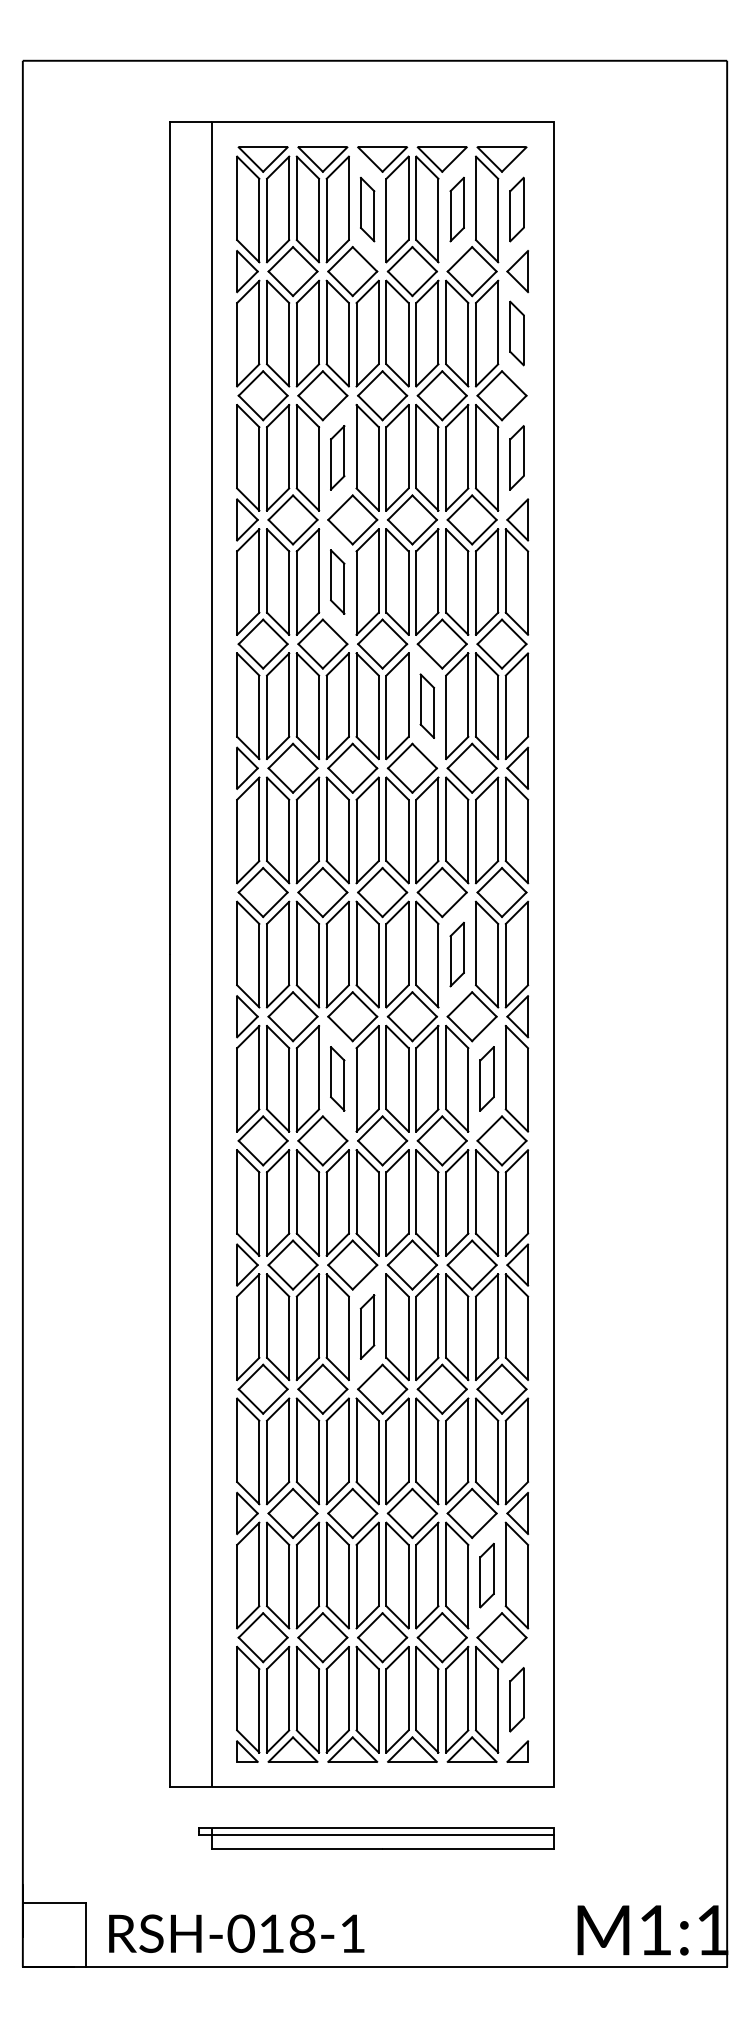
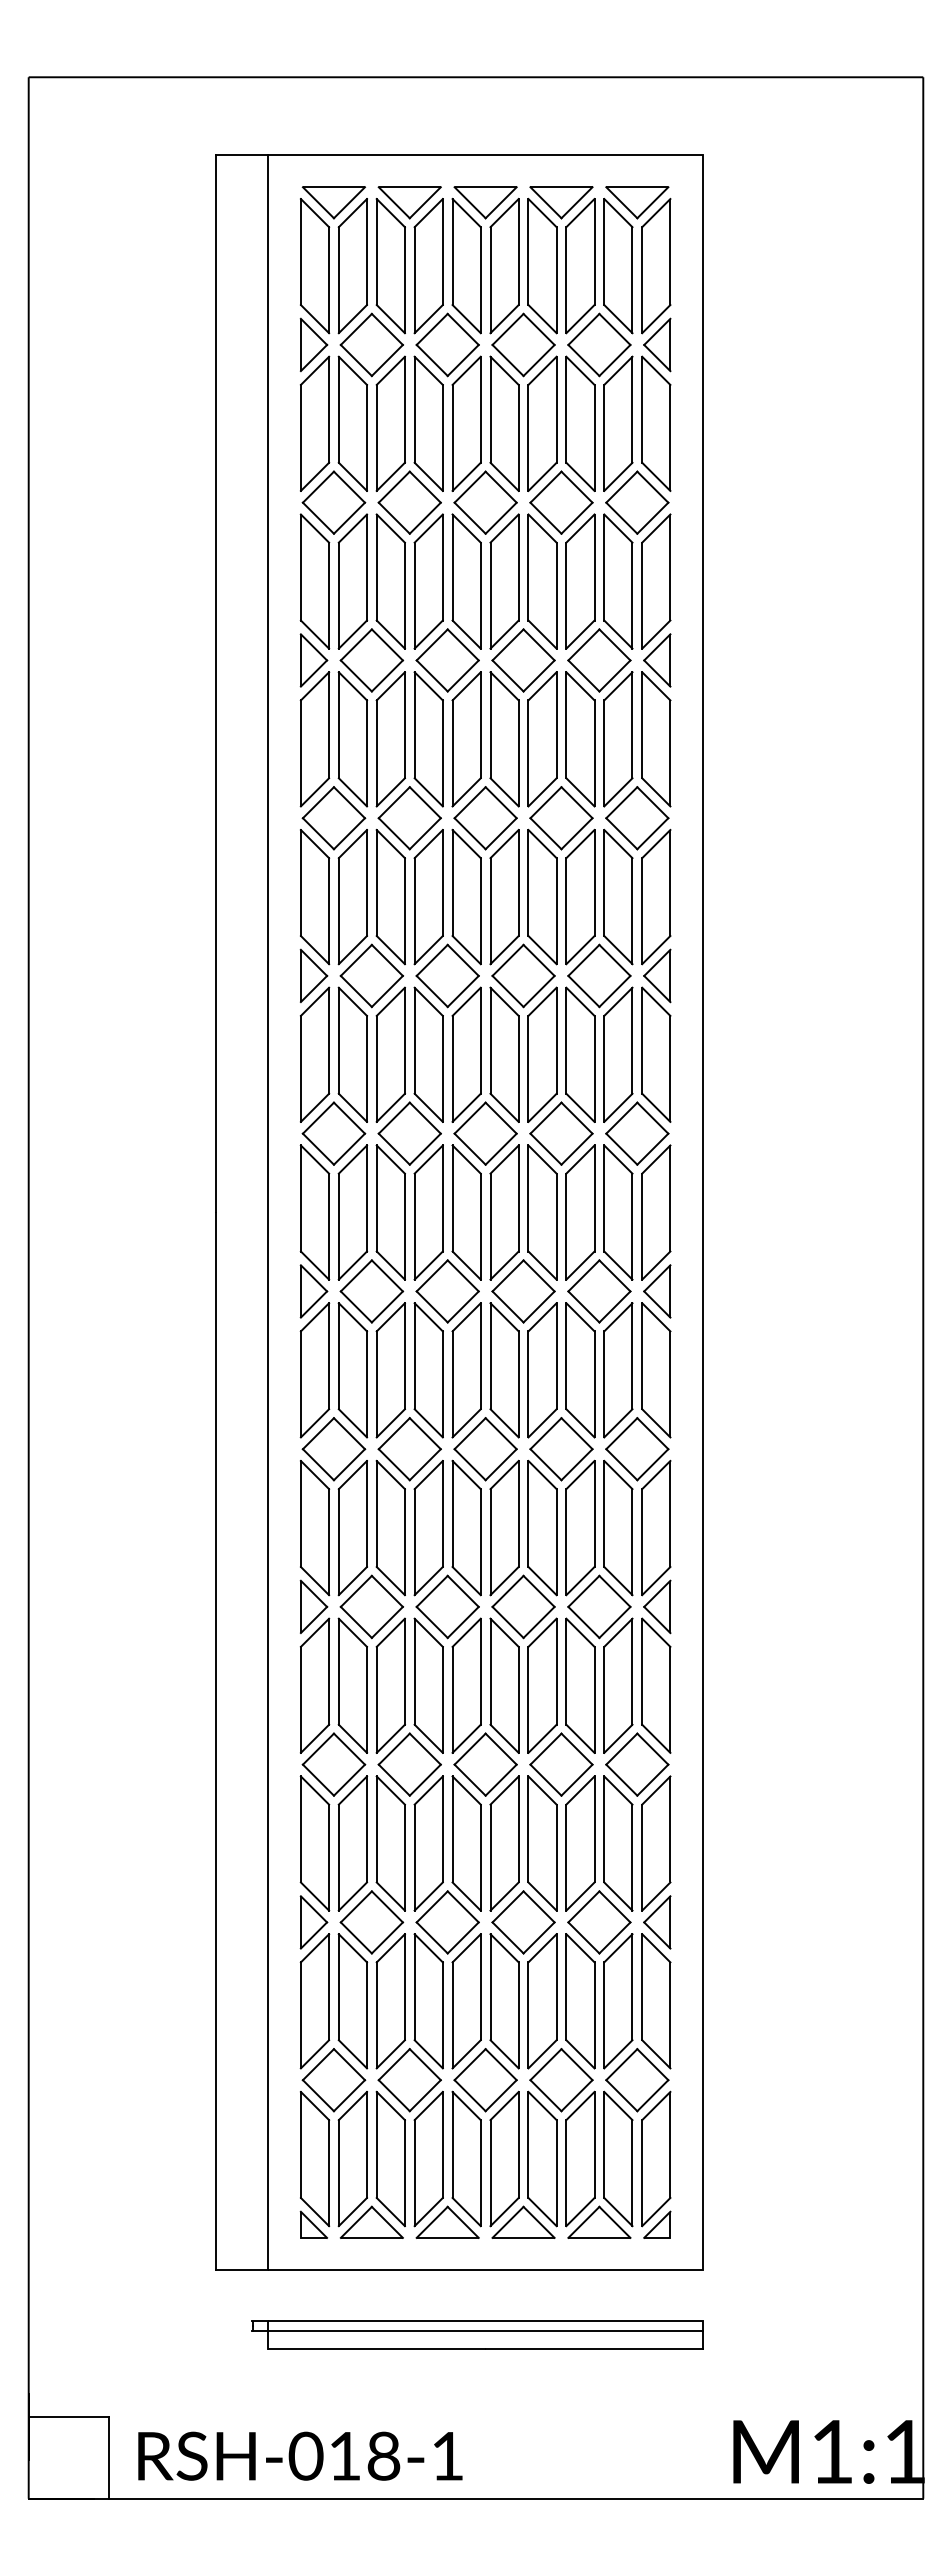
part: (367, 209) -> (466, 266), size x1.67
part: (457, 209) -> (580, 266), size x1.67
part: (517, 209) -> (656, 266), size x1.67
part: (517, 333) -> (656, 423), size x1.67
part: (337, 457) -> (428, 581), size x1.67
part: (517, 457) -> (656, 581), size x1.67
part: (337, 582) -> (428, 739), size x1.67
part: (427, 705) -> (542, 896), size x1.67
part: (457, 954) -> (580, 1212), size x1.67
part: (337, 1078) -> (428, 1370), size x1.67
part: (487, 1078) -> (618, 1370), size x1.67
part: (367, 1326) -> (466, 1685), size x1.67
part: (487, 1575) -> (618, 2001), size x1.67
part: (517, 1699) -> (656, 2158), size x1.67

